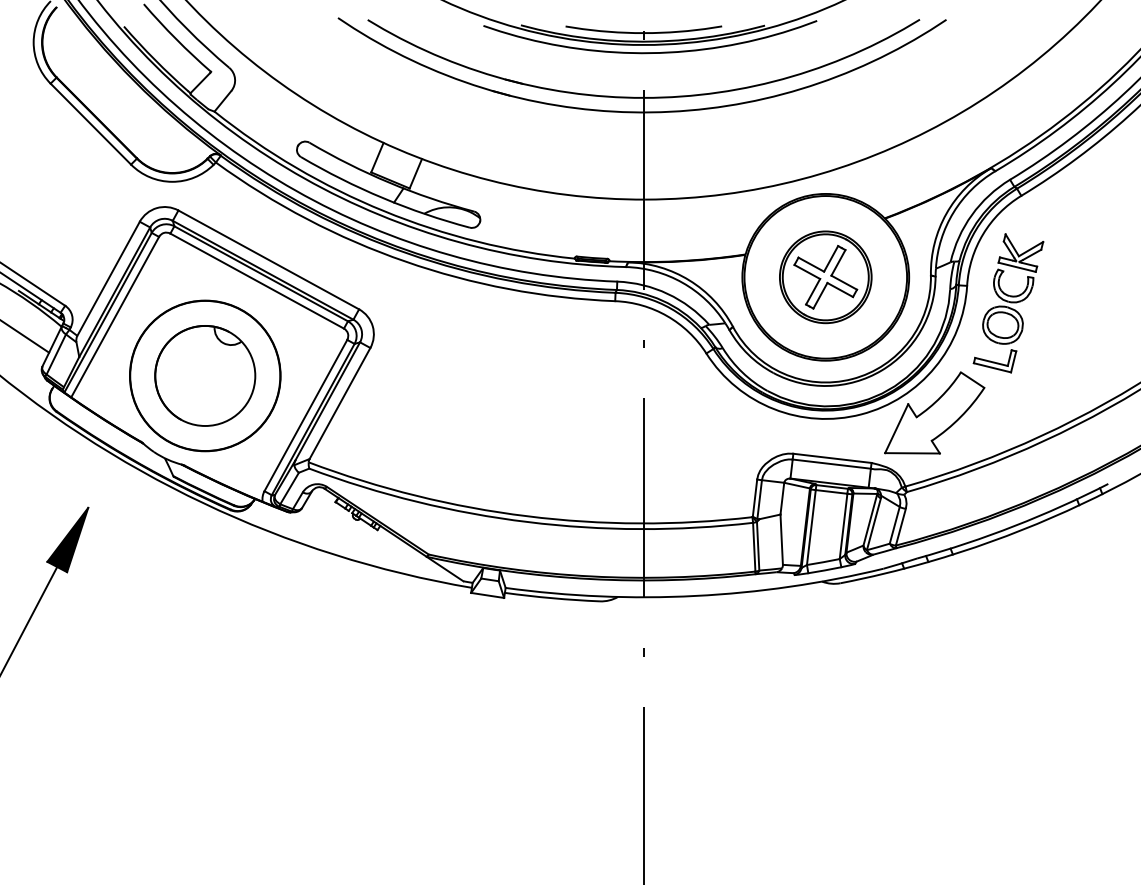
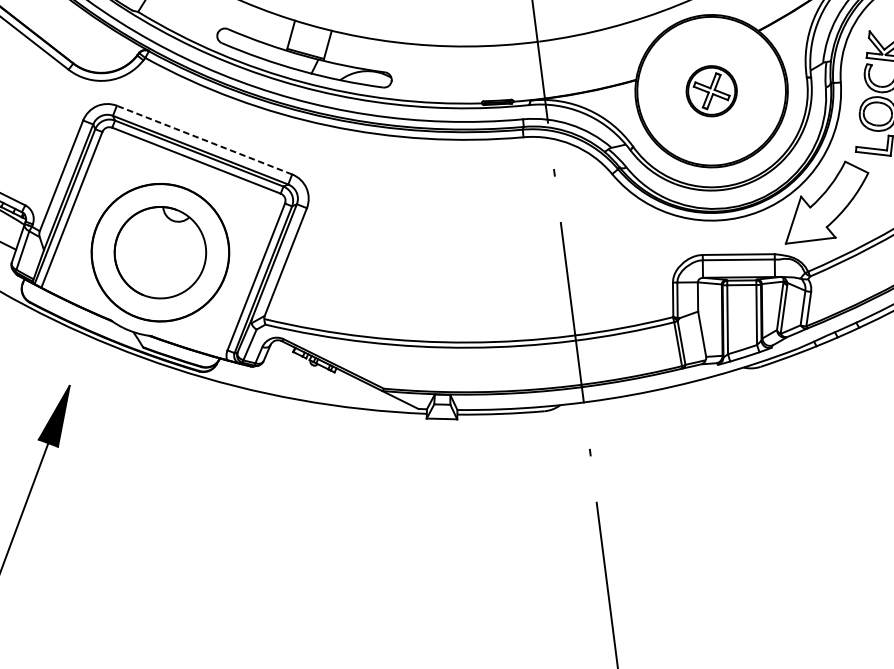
line: (268, 259) -> (204, 139), solid -> dashed
part: (825, 277) -> (711, 91), size x0.6

